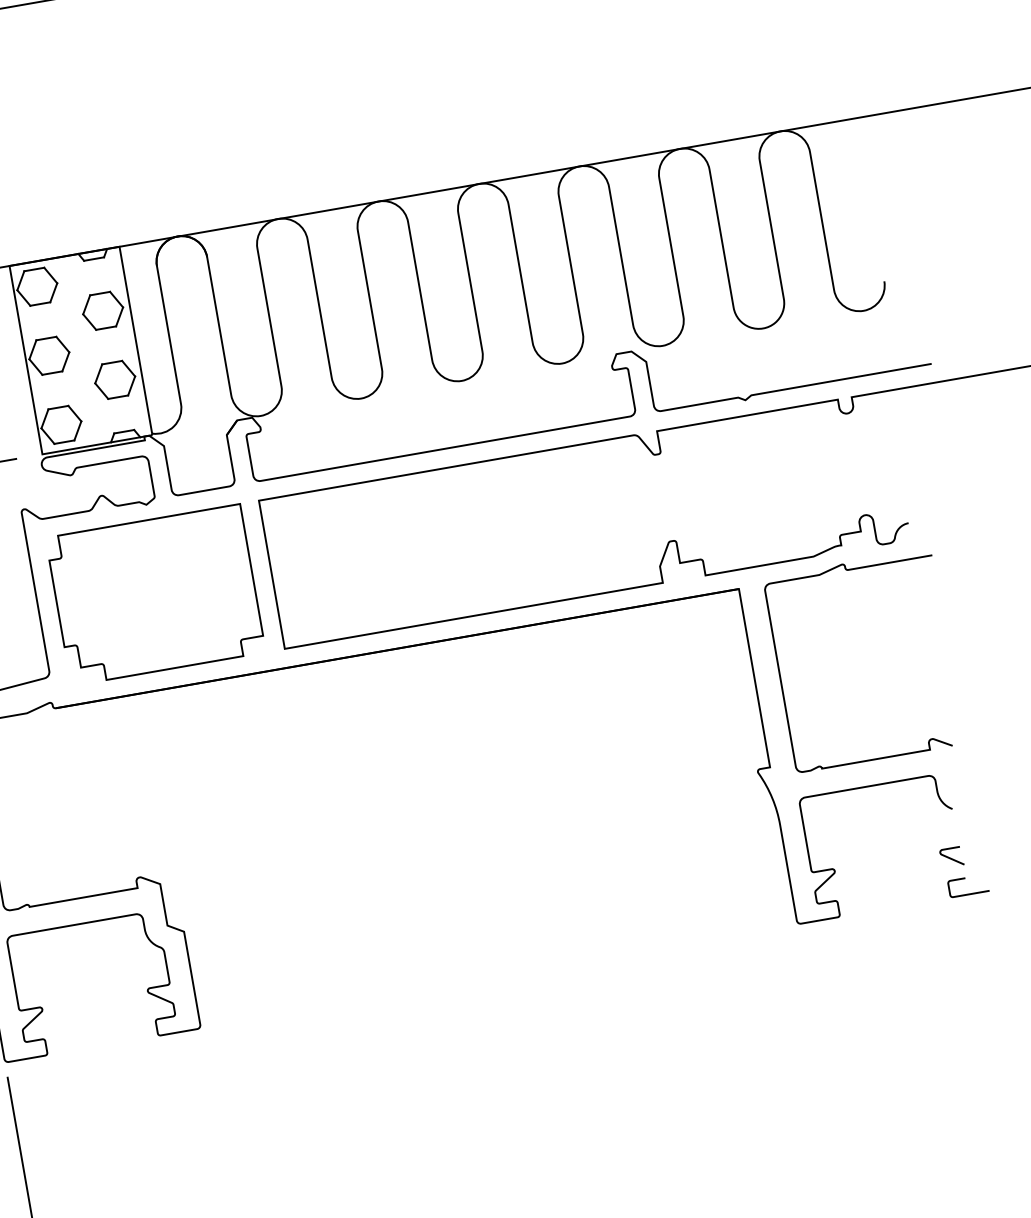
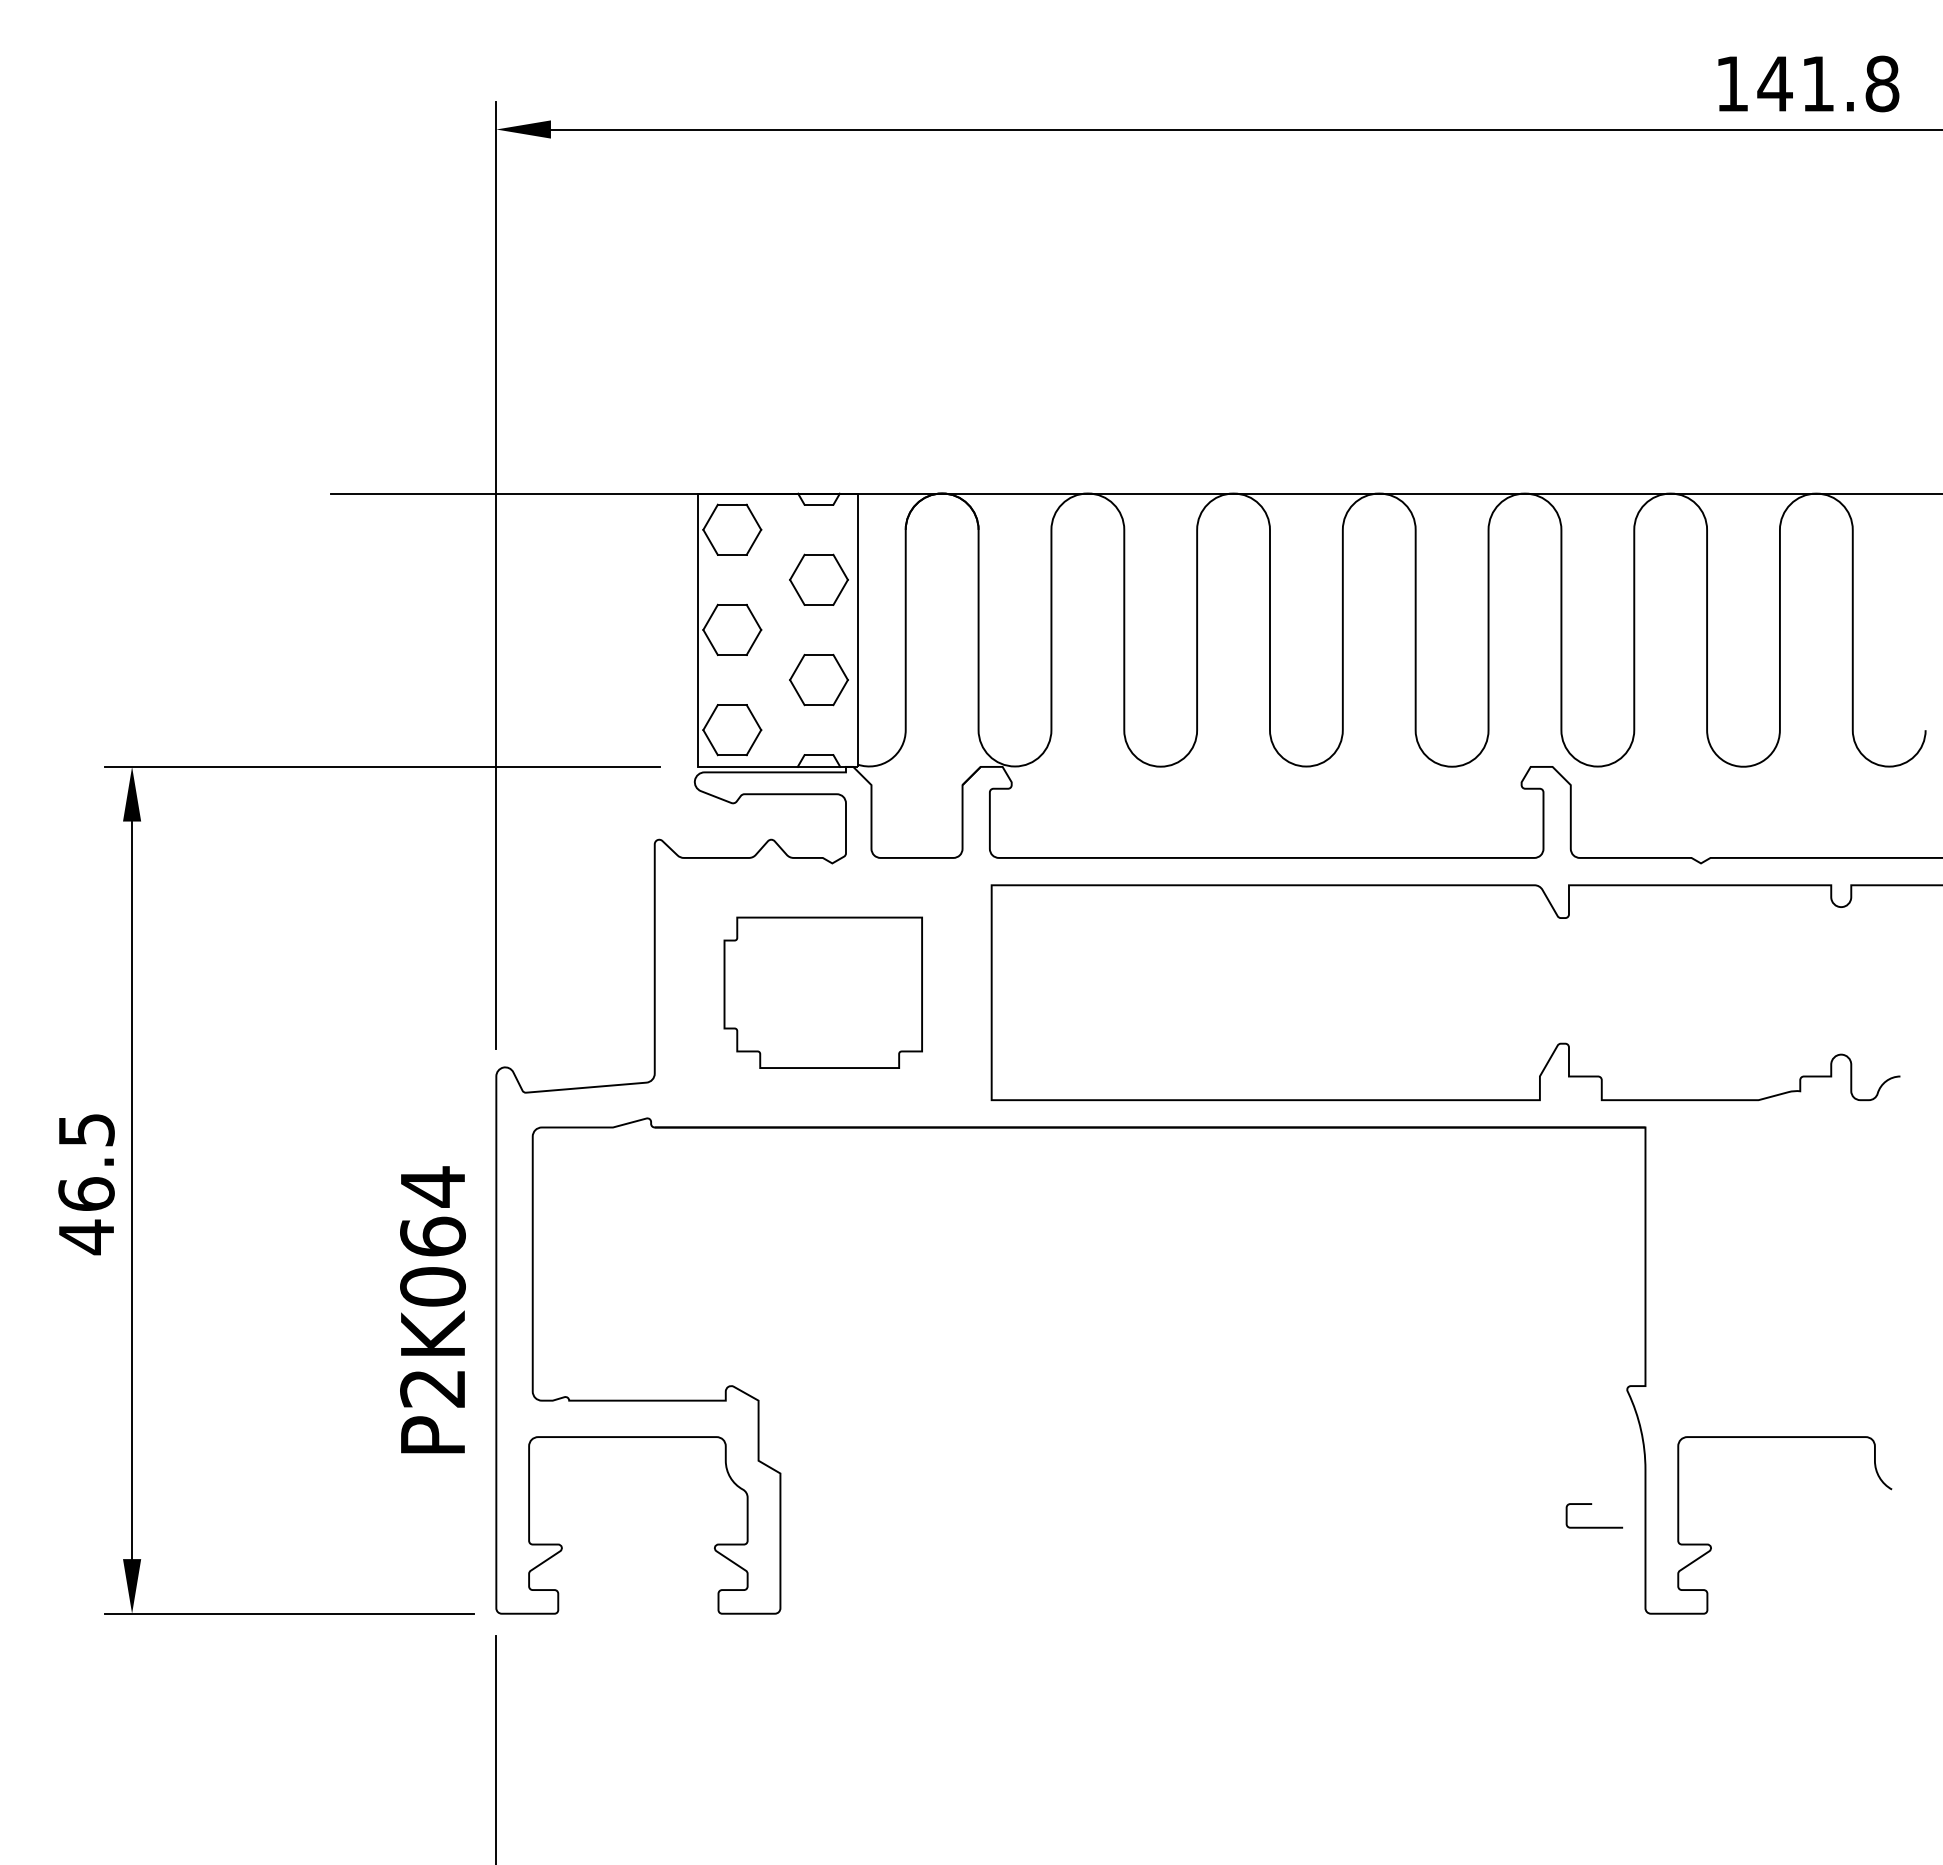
part: (155, 594) -> (823, 992), size x0.7
curve: (780, 675) -> (1682, 1259), removed
curve: (951, 858) -> (1878, 1558), removed
curve: (969, 893) -> (1594, 1526), moved

